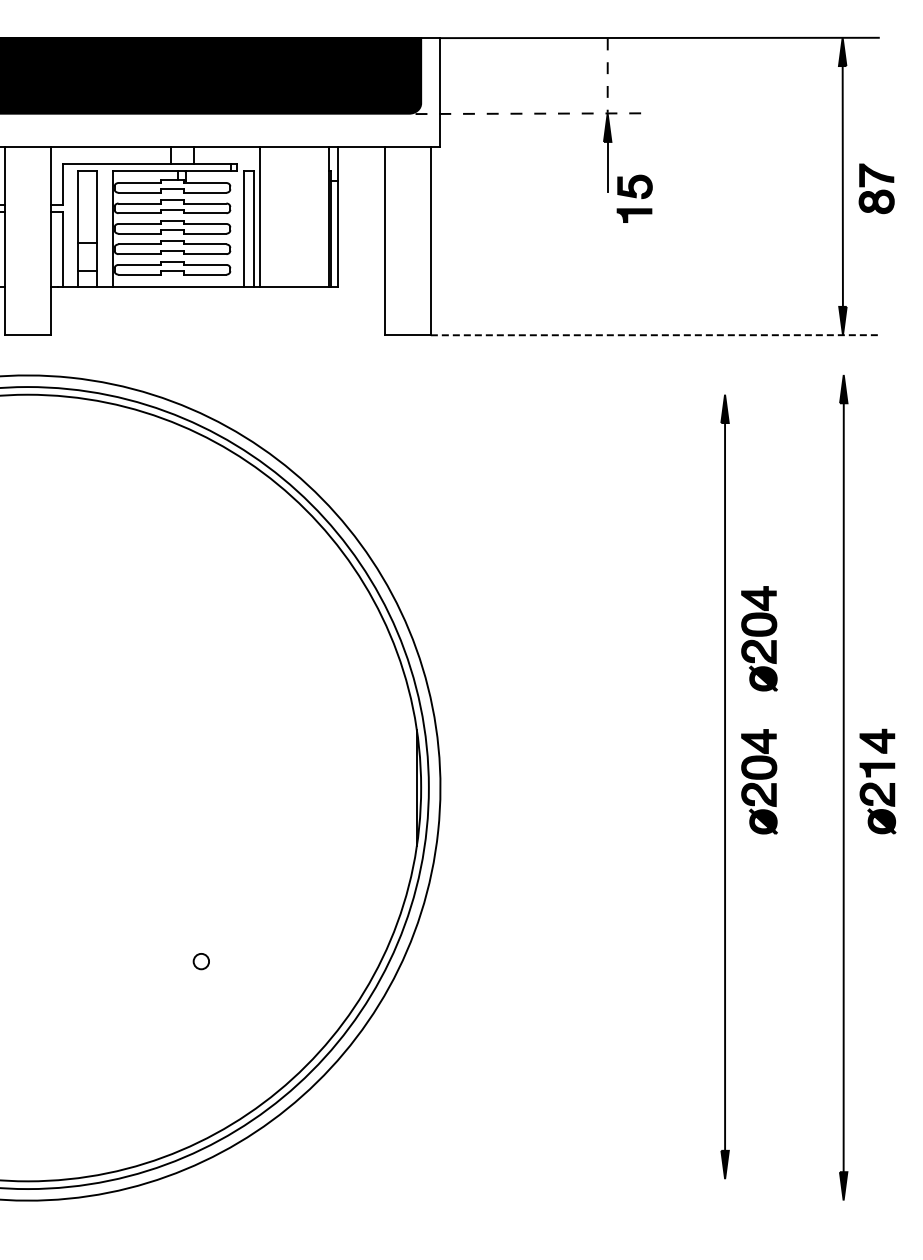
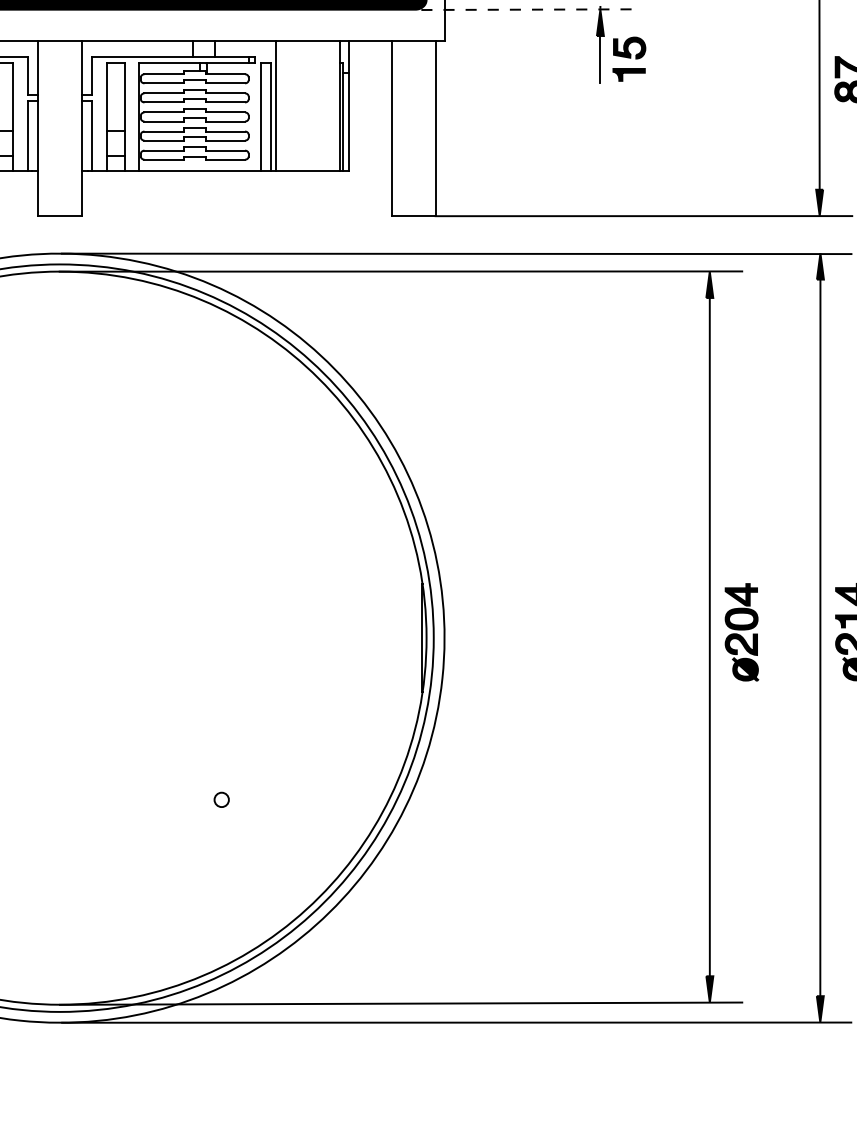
part: (634, 198) -> (629, 58), moved
line: (654, 335) -> (644, 216), dashed -> solid
line: (453, 375) -> (456, 253), added
line: (393, 394) -> (400, 271), added
part: (759, 638) -> (741, 498), removed
line: (393, 1180) -> (400, 1003), added
line: (453, 1200) -> (456, 1022), added

